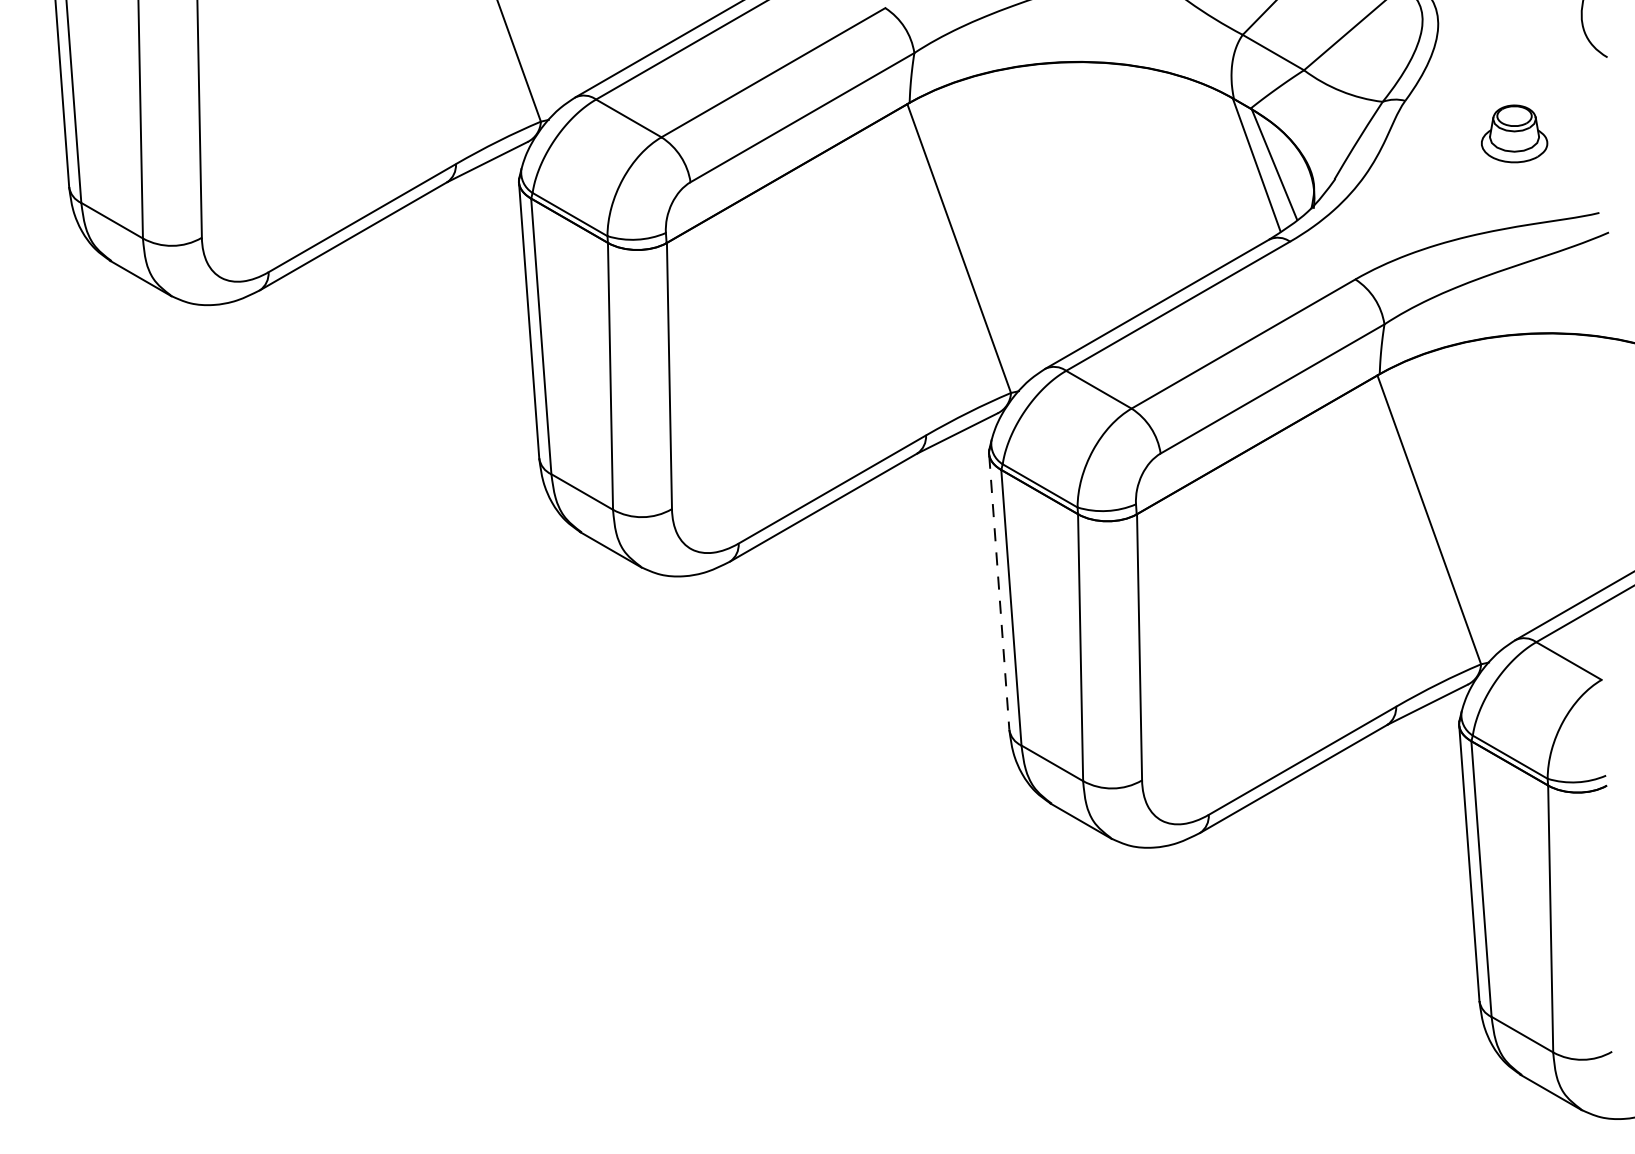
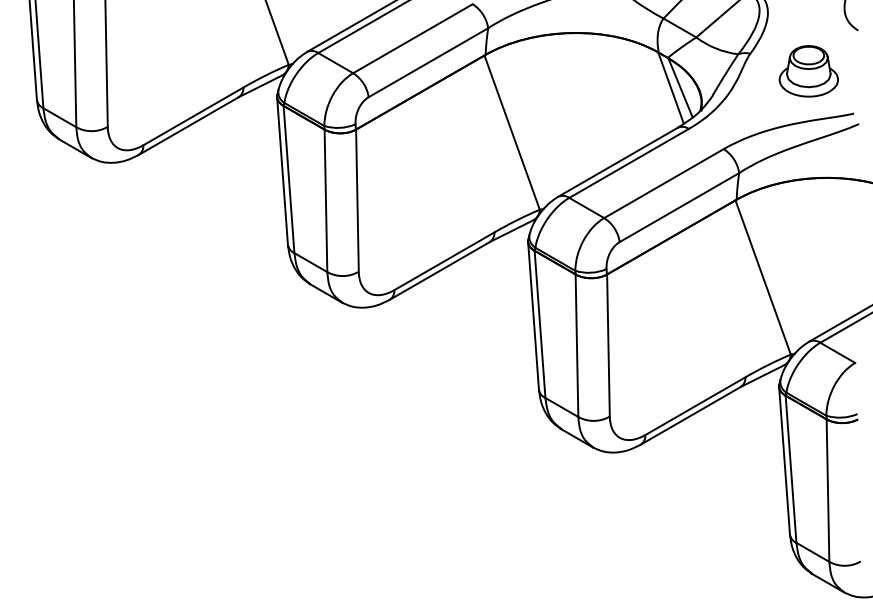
part: (1514, 134) -> (808, 71), size x1.67
line: (999, 592) -> (533, 316), dashed -> solid

